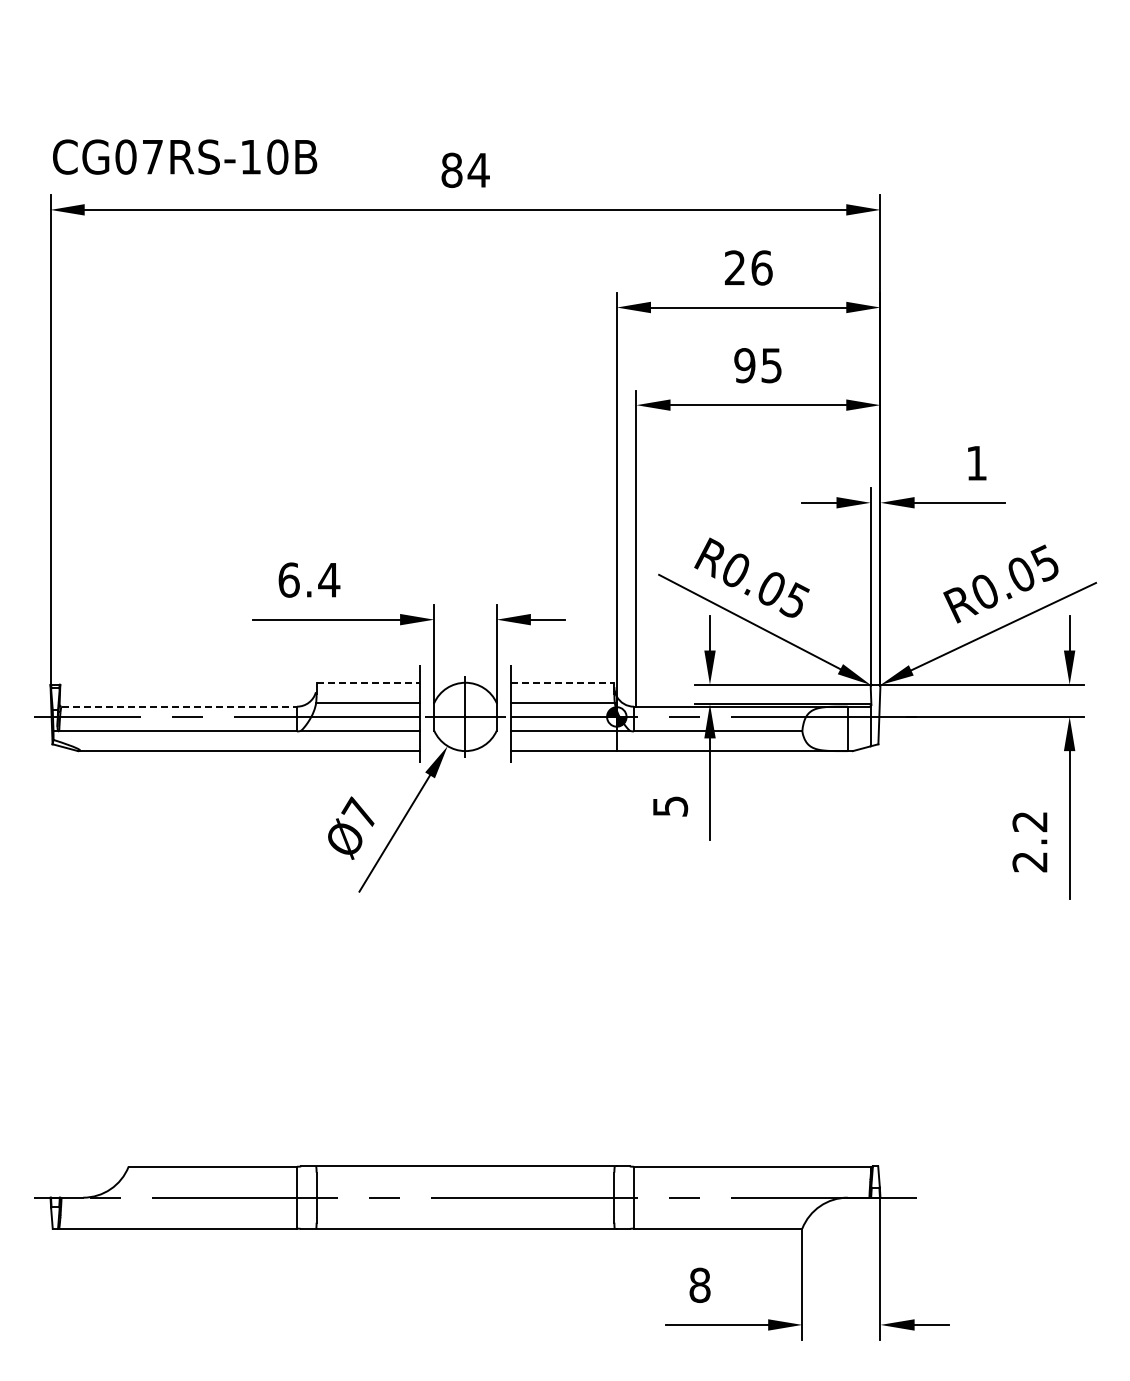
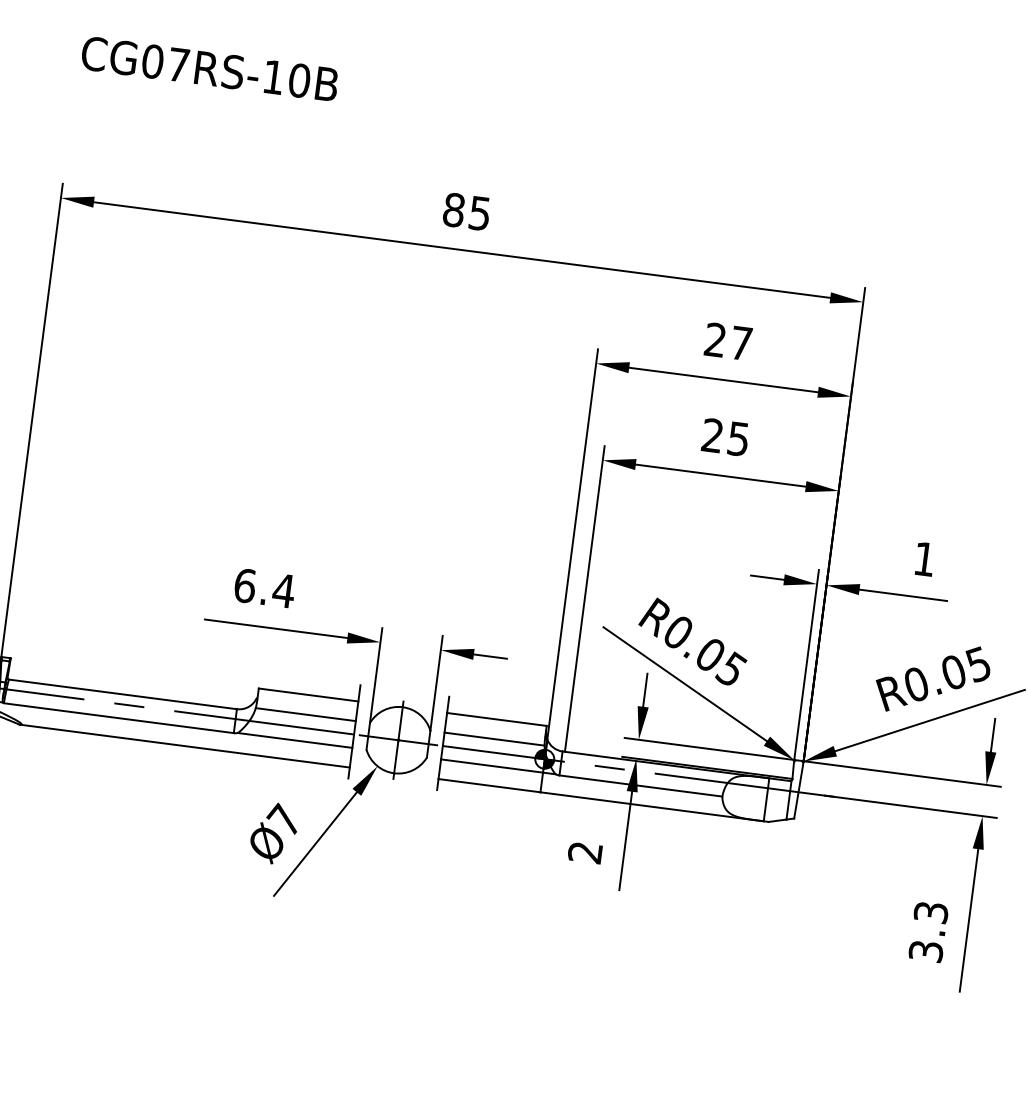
text: (185, 156) -> (210, 68), moved
text: (478, 170) -> (479, 213), 84 -> 85
text: (761, 267) -> (741, 342), 26 -> 27
text: (744, 365) -> (712, 435), 95 -> 25
line: (368, 682) -> (309, 694), dashed -> solid
line: (562, 682) -> (496, 719), dashed -> solid
line: (179, 706) -> (123, 694), dashed -> solid
text: (670, 806) -> (585, 852), 5 -> 2
text: (1029, 841) -> (928, 931), 2.2 -> 3.3

